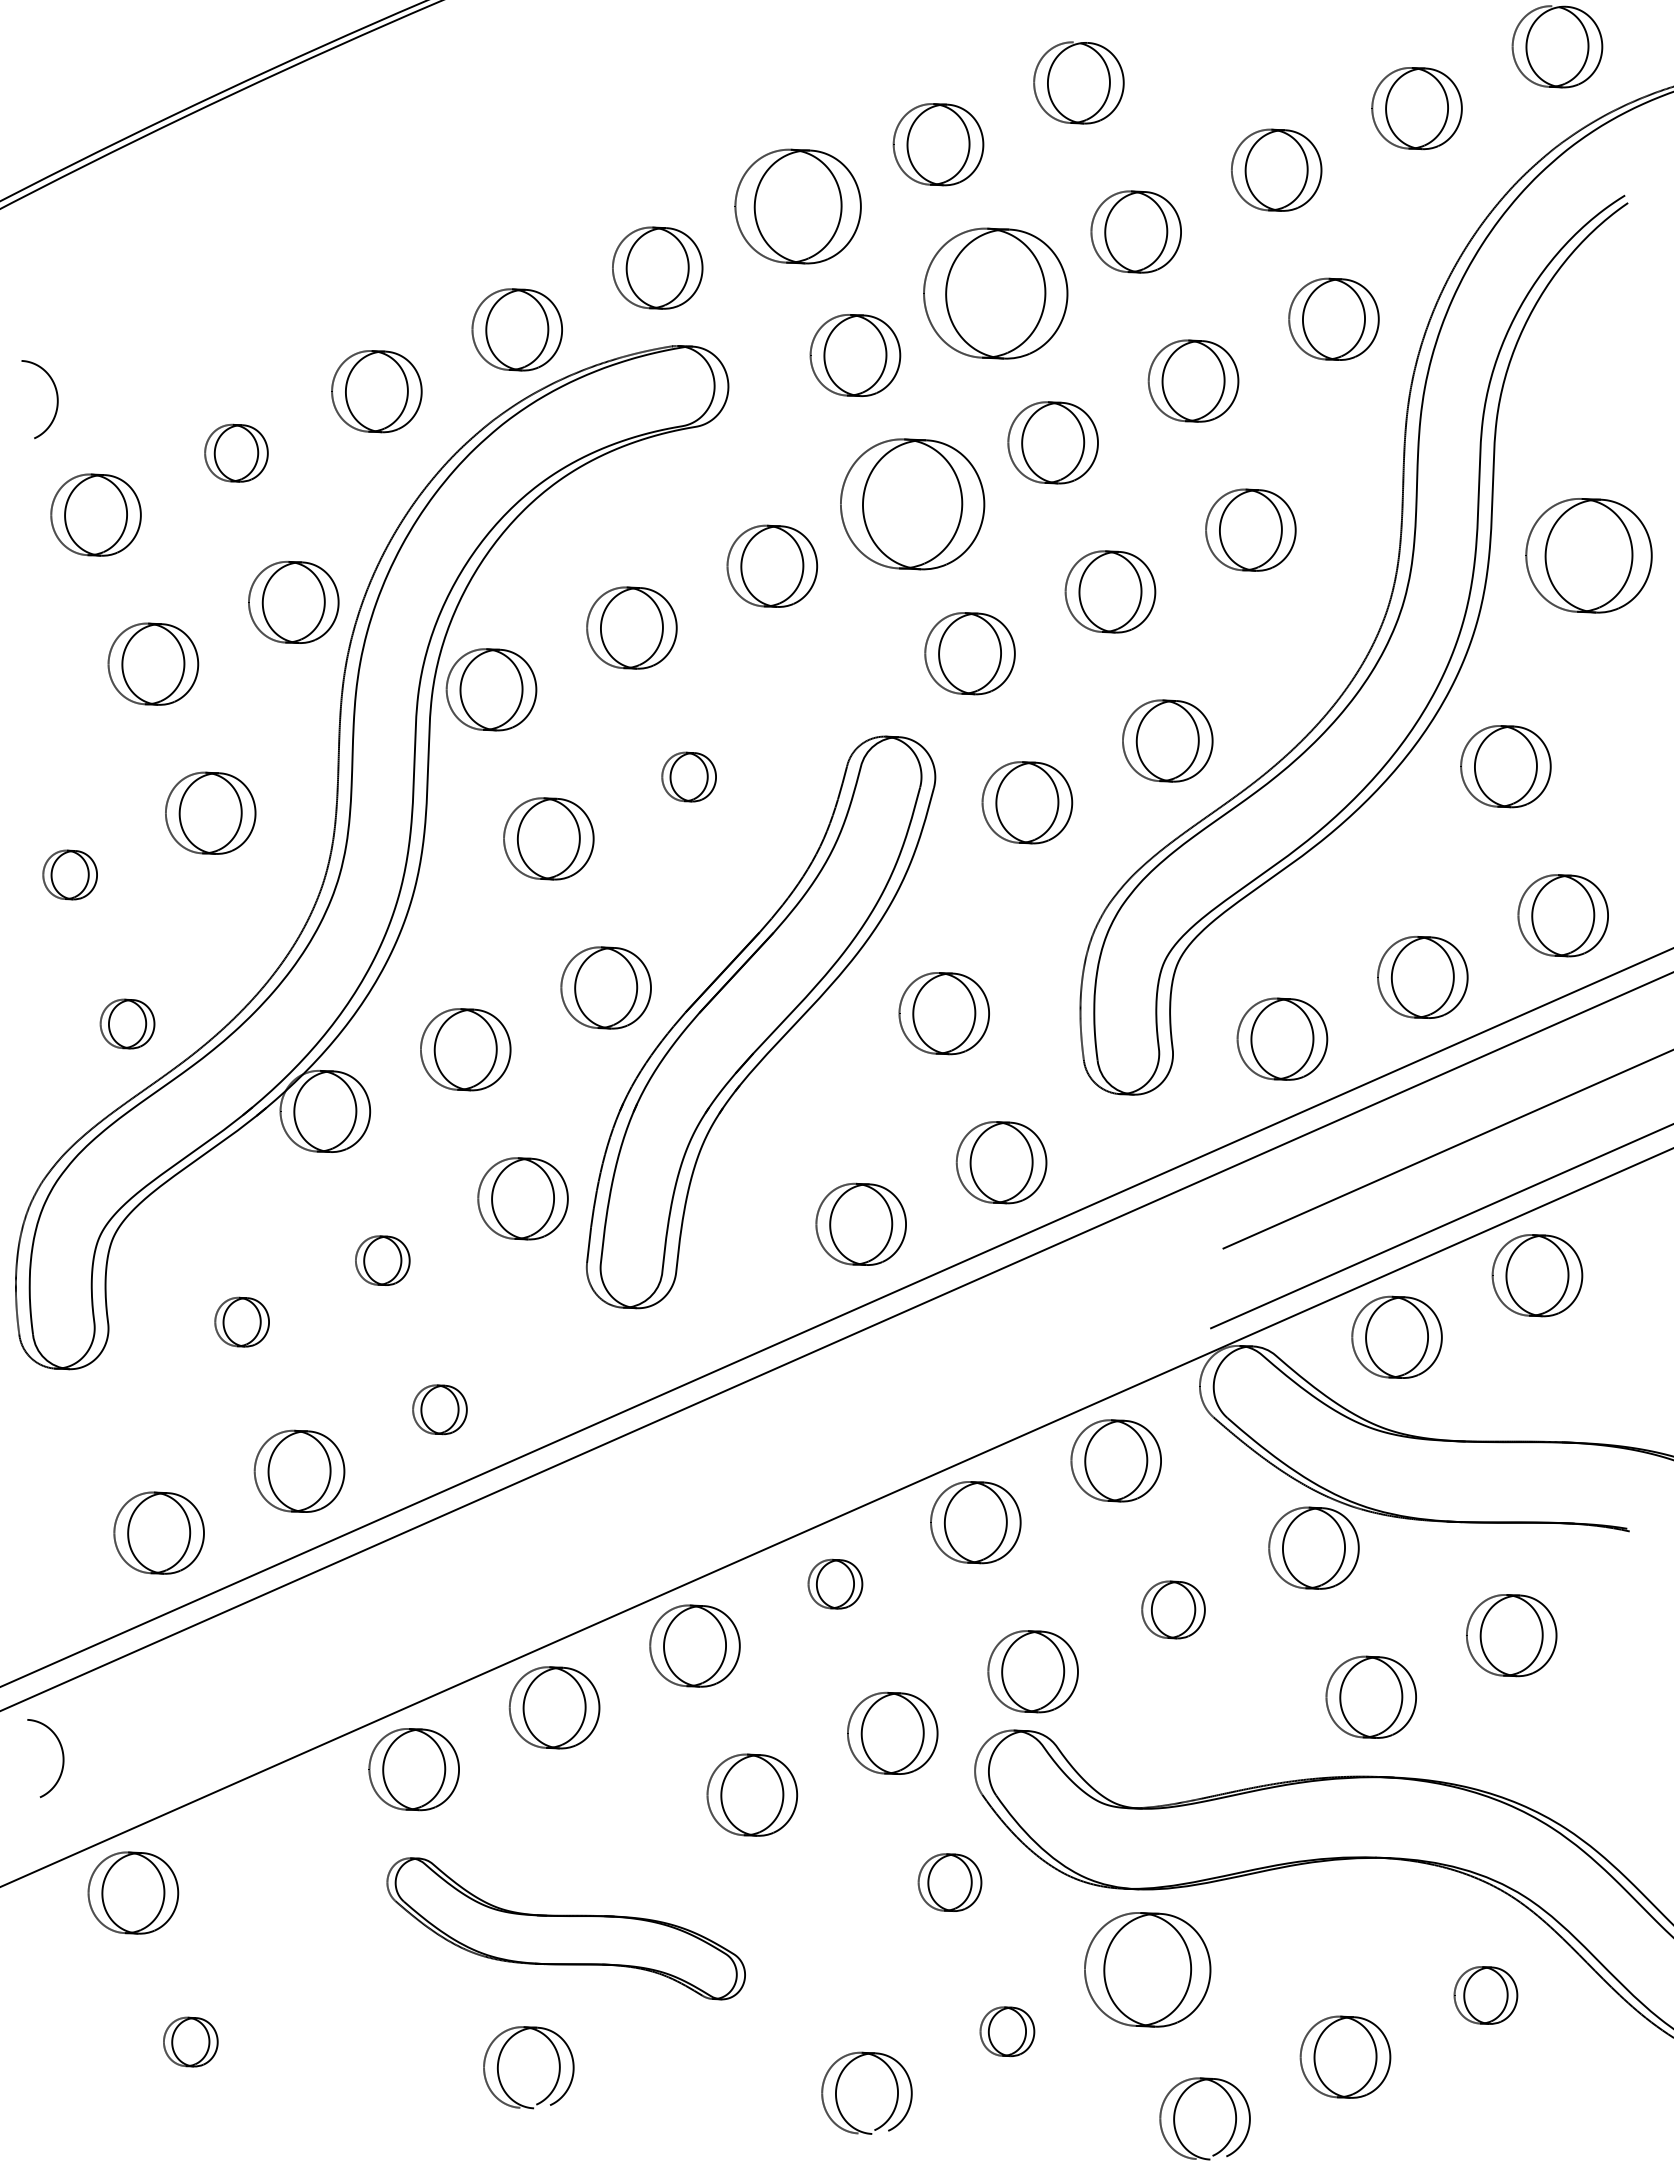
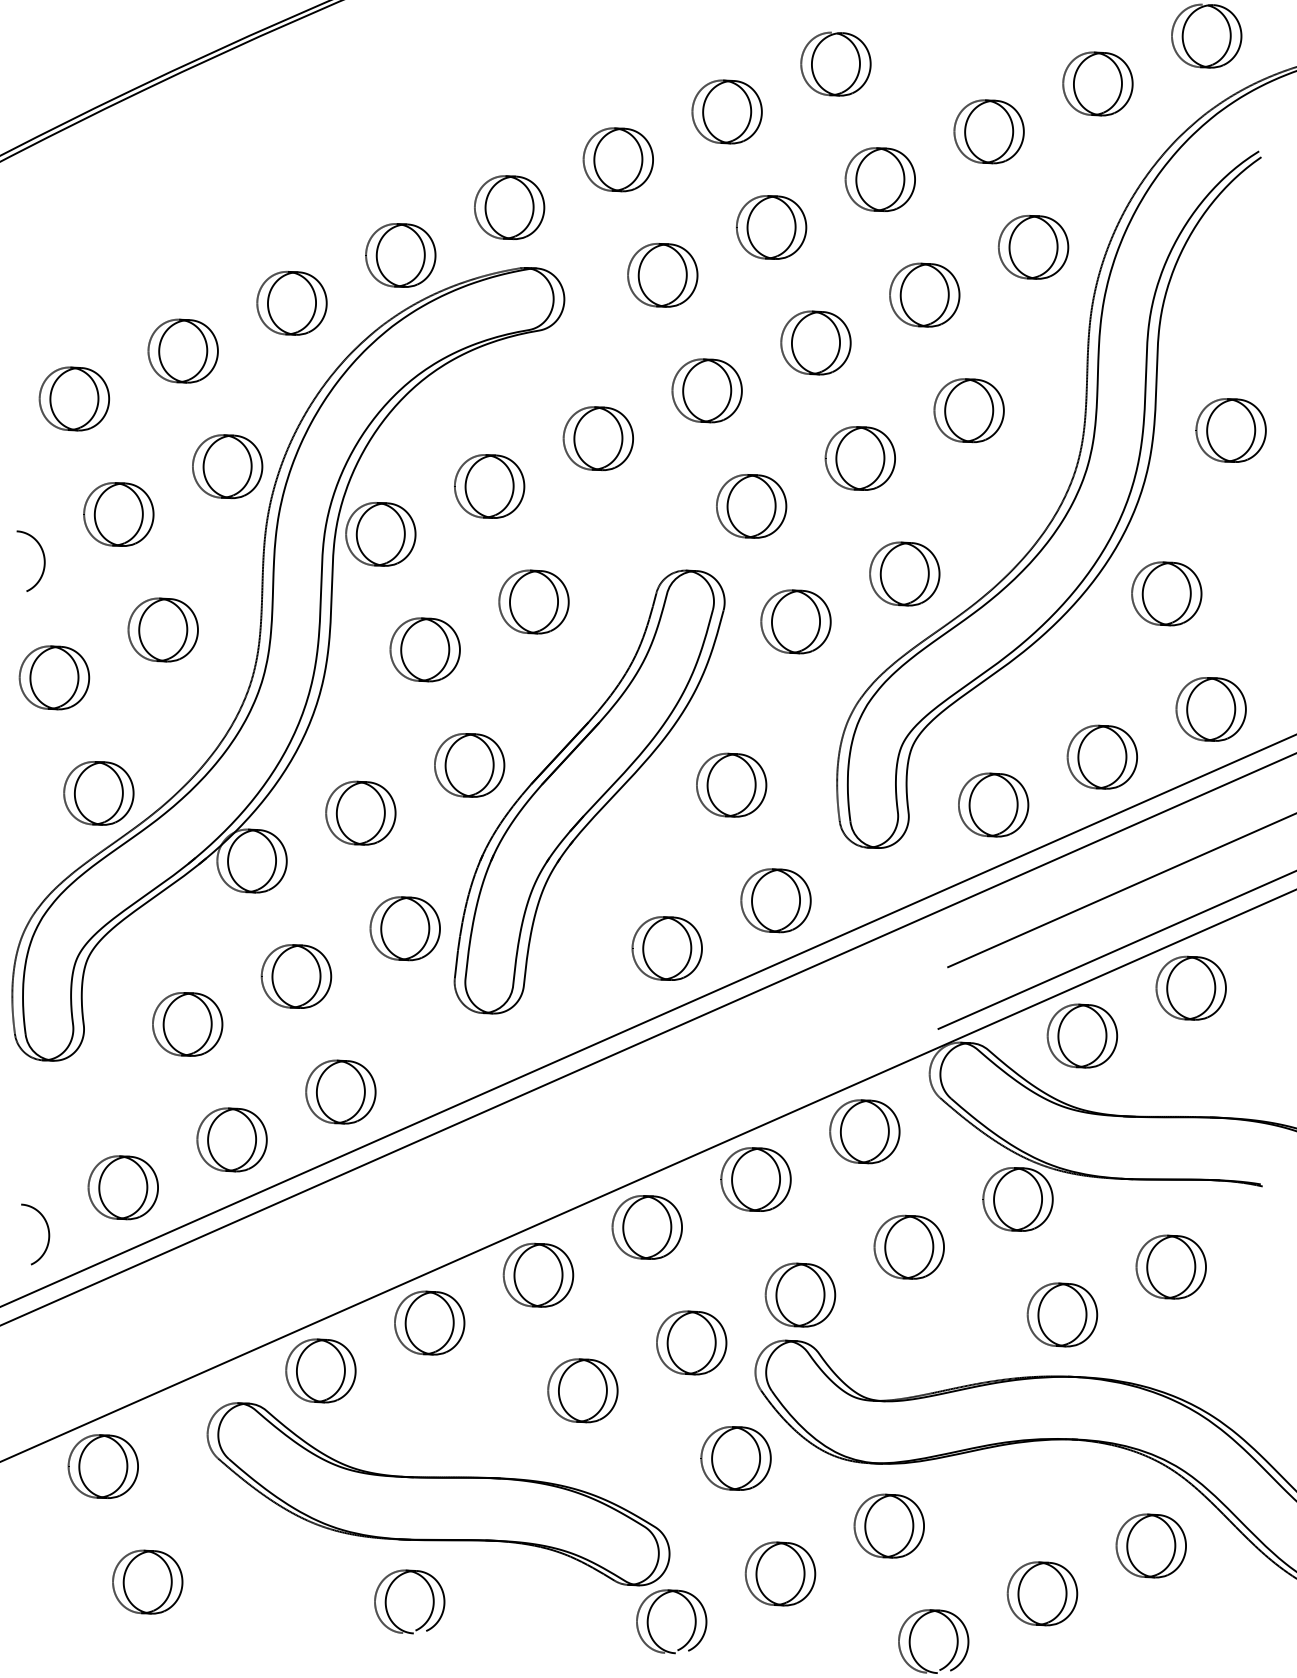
part: (797, 205) -> (617, 159), size x0.71
part: (995, 293) -> (771, 227), size x0.62
curve: (56, 399) -> (43, 561), moved
part: (236, 452) -> (183, 350), size x1.43
part: (912, 504) -> (706, 390), size x0.62
part: (1588, 555) -> (1230, 430), size x0.71
part: (688, 776) -> (533, 601), size x1.67
part: (69, 874) -> (53, 677), size x1.67
part: (127, 1023) -> (98, 792), size x1.67
part: (382, 1260) -> (296, 976), size x1.67
part: (241, 1321) -> (187, 1023), size x1.67
part: (439, 1409) -> (340, 1091), size x1.67
part: (835, 1583) -> (647, 1226), size x1.67
part: (1173, 1609) -> (909, 1246), size x1.43
curve: (62, 1758) -> (48, 1234), moved
part: (949, 1882) -> (735, 1458), size x1.43
part: (566, 1928) -> (438, 1494), size x1.67
part: (1147, 1969) -> (889, 1525), size x0.71
part: (1485, 1995) -> (1150, 1546), size x1.43
part: (1007, 2031) -> (780, 1573), size x1.67
part: (190, 2041) -> (147, 1581), size x1.67

